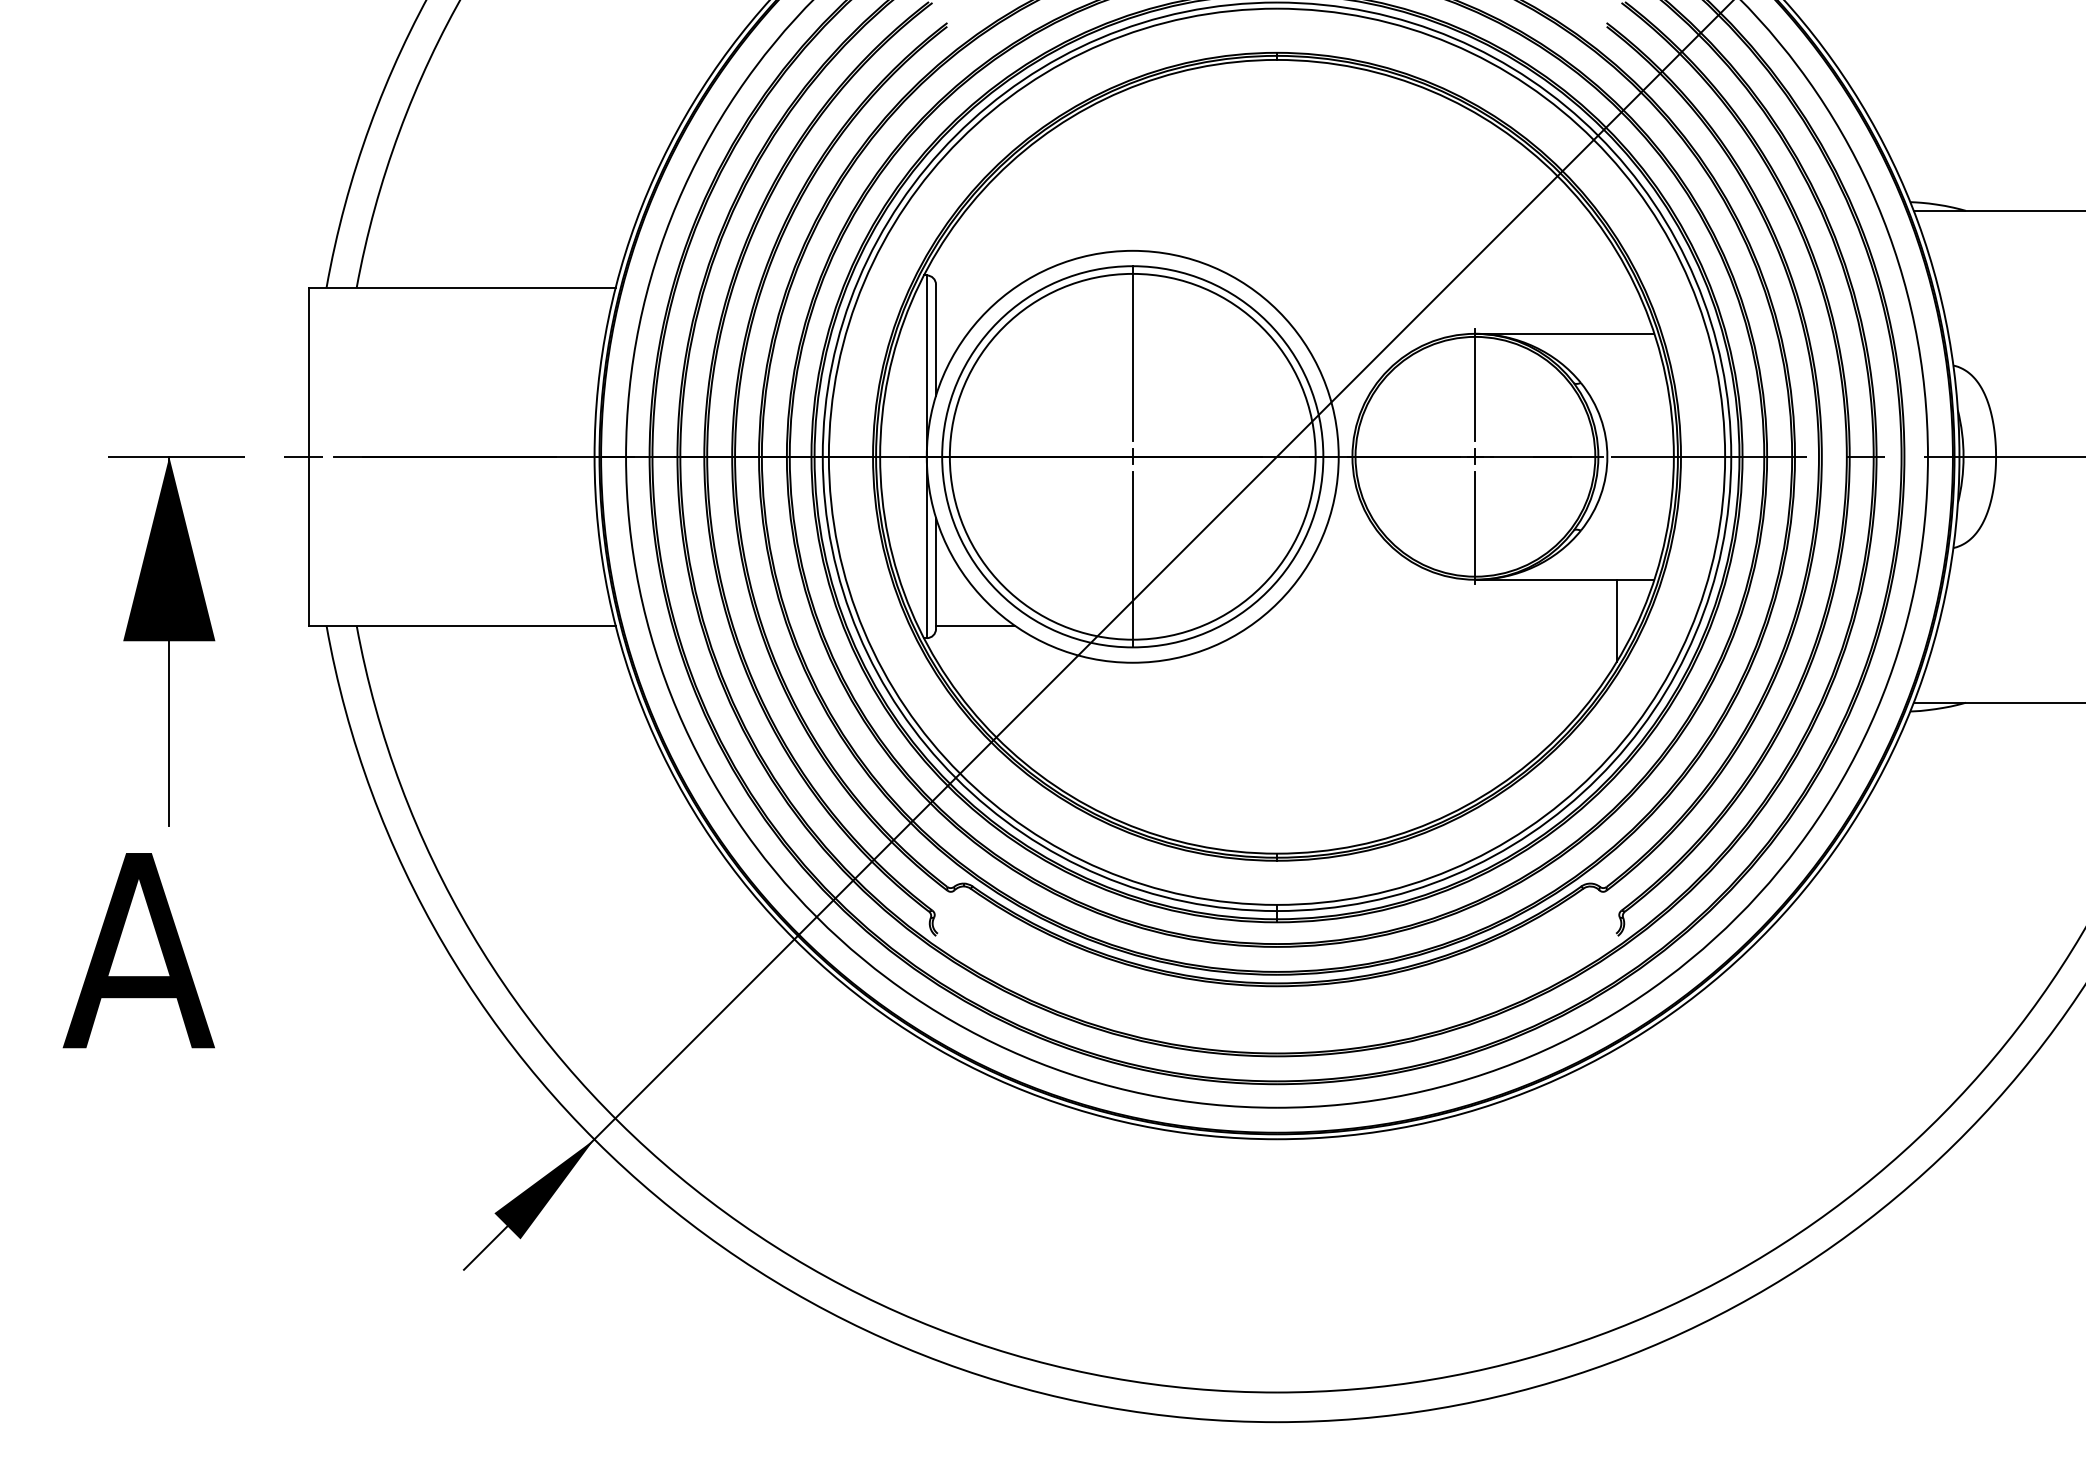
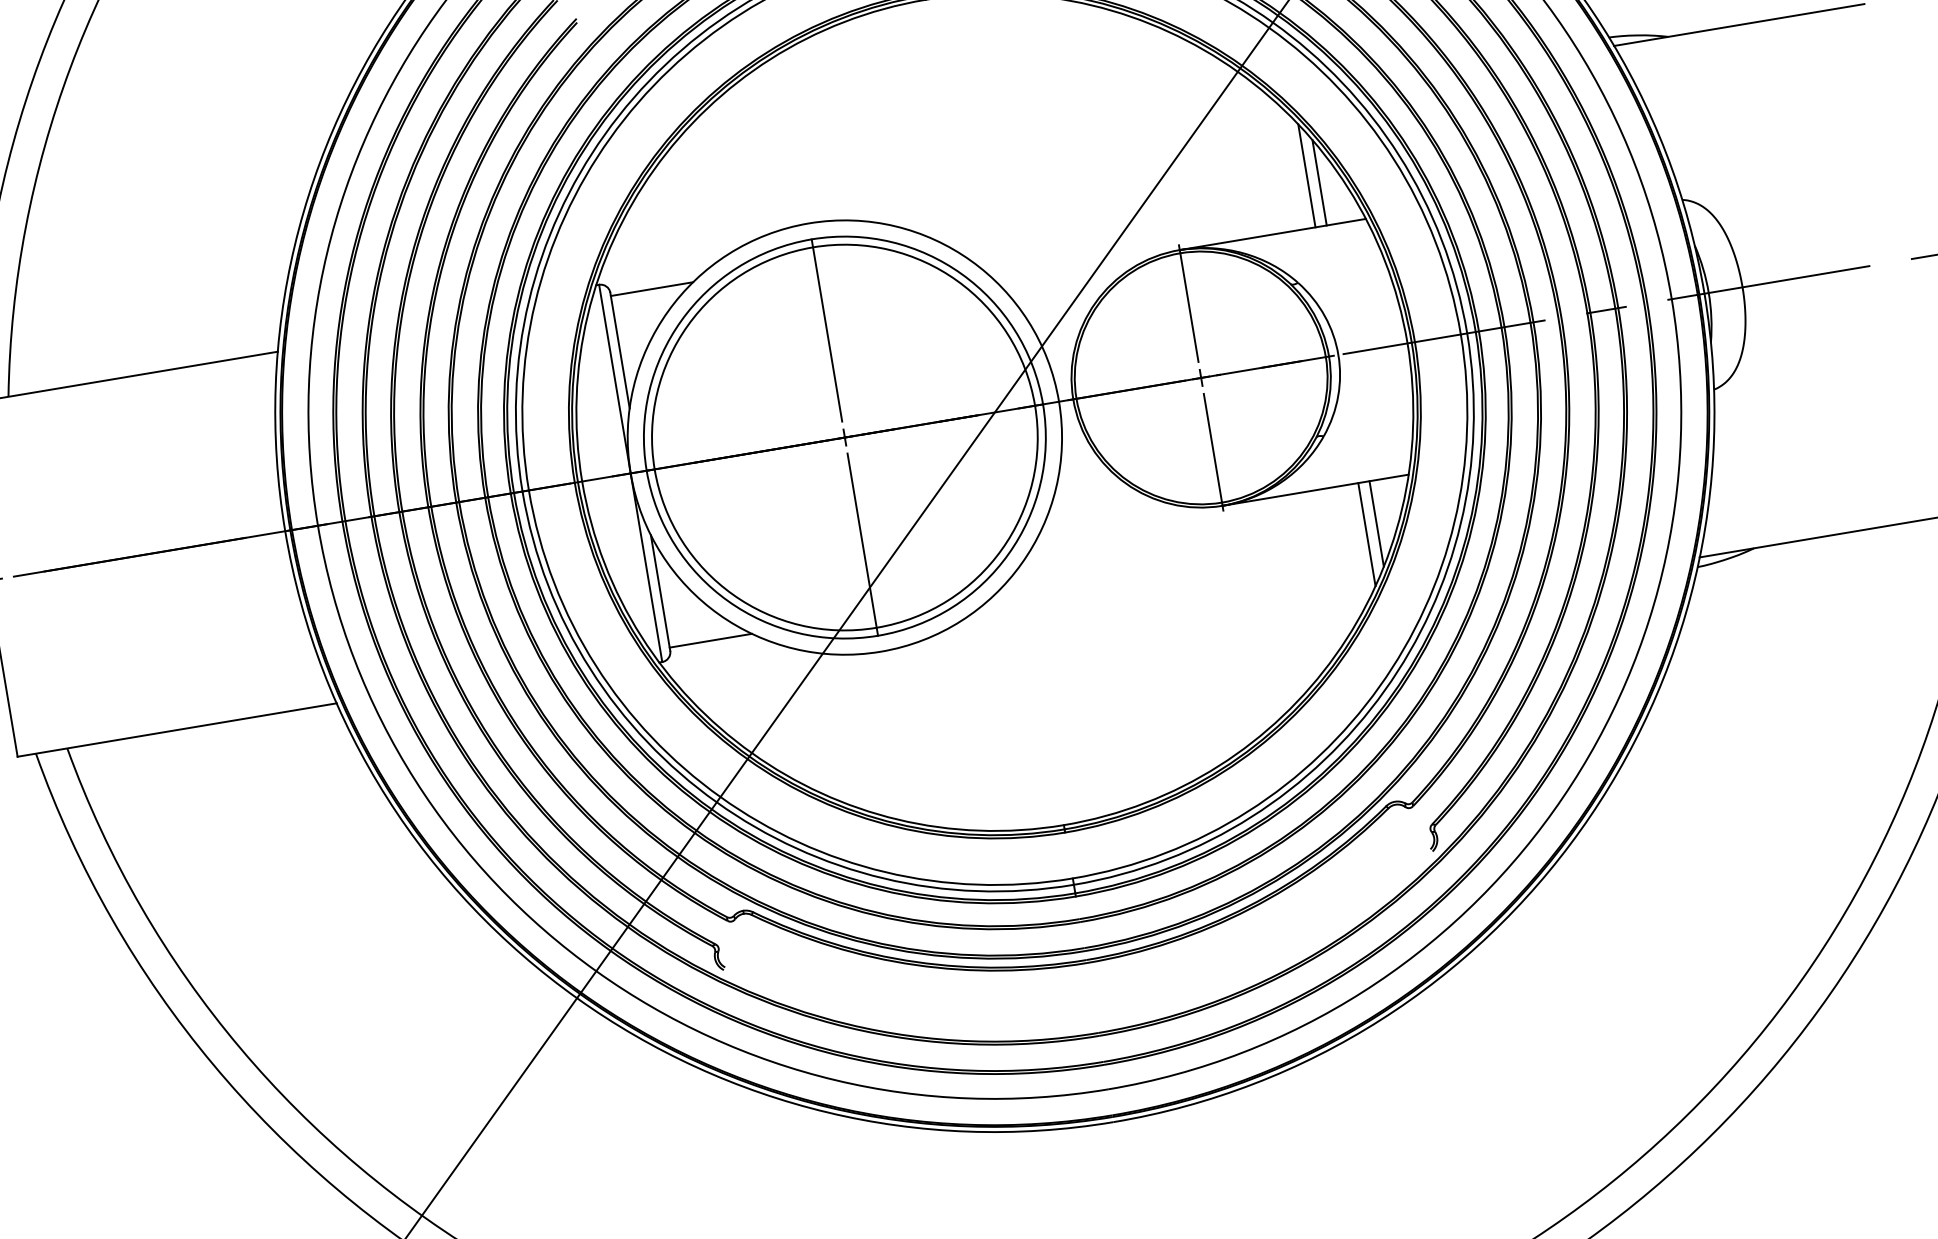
line: (1605, 283) -> (1306, 175), added
line: (975, 287) -> (651, 288), added
line: (1616, 292) -> (1319, 182), added
line: (1605, 628) -> (1366, 533), added

